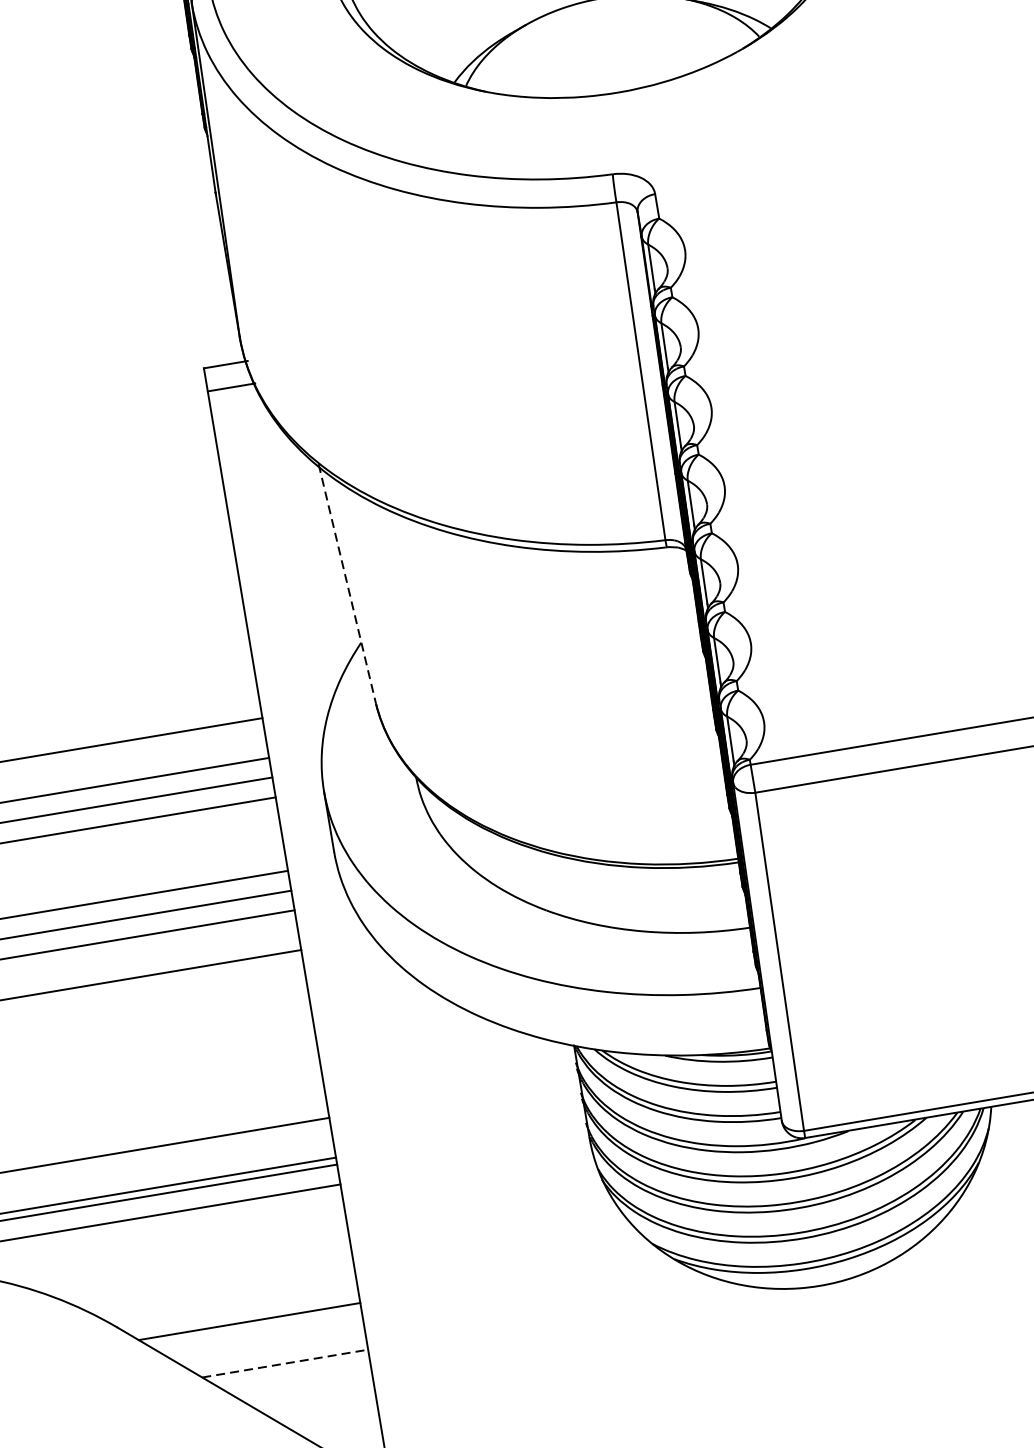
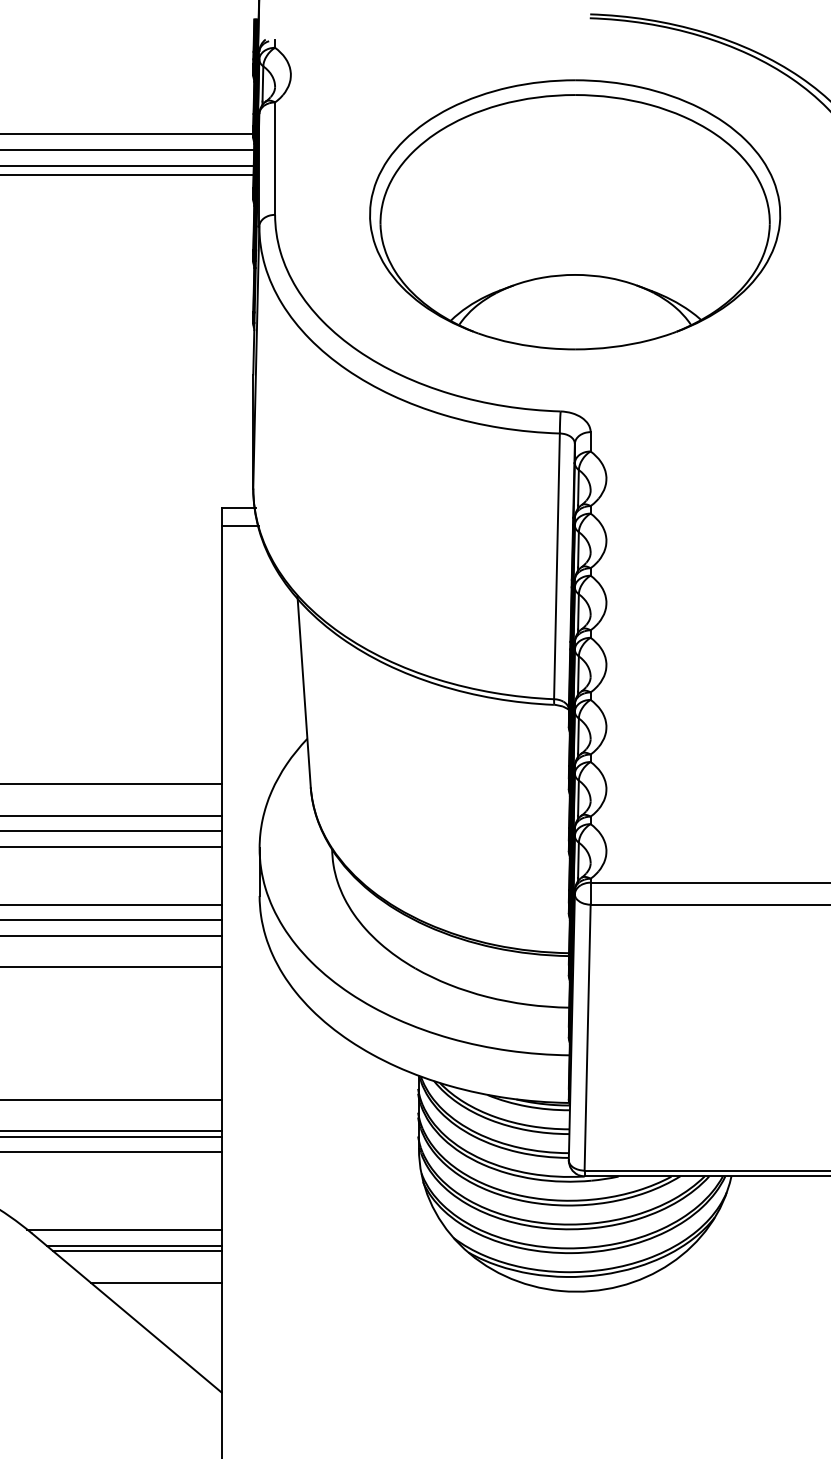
line: (347, 583) -> (304, 691), dashed -> solid
line: (233, 1304) -> (124, 1230), added
line: (254, 1328) -> (137, 1251), added
line: (285, 1363) -> (156, 1282), dashed -> solid

